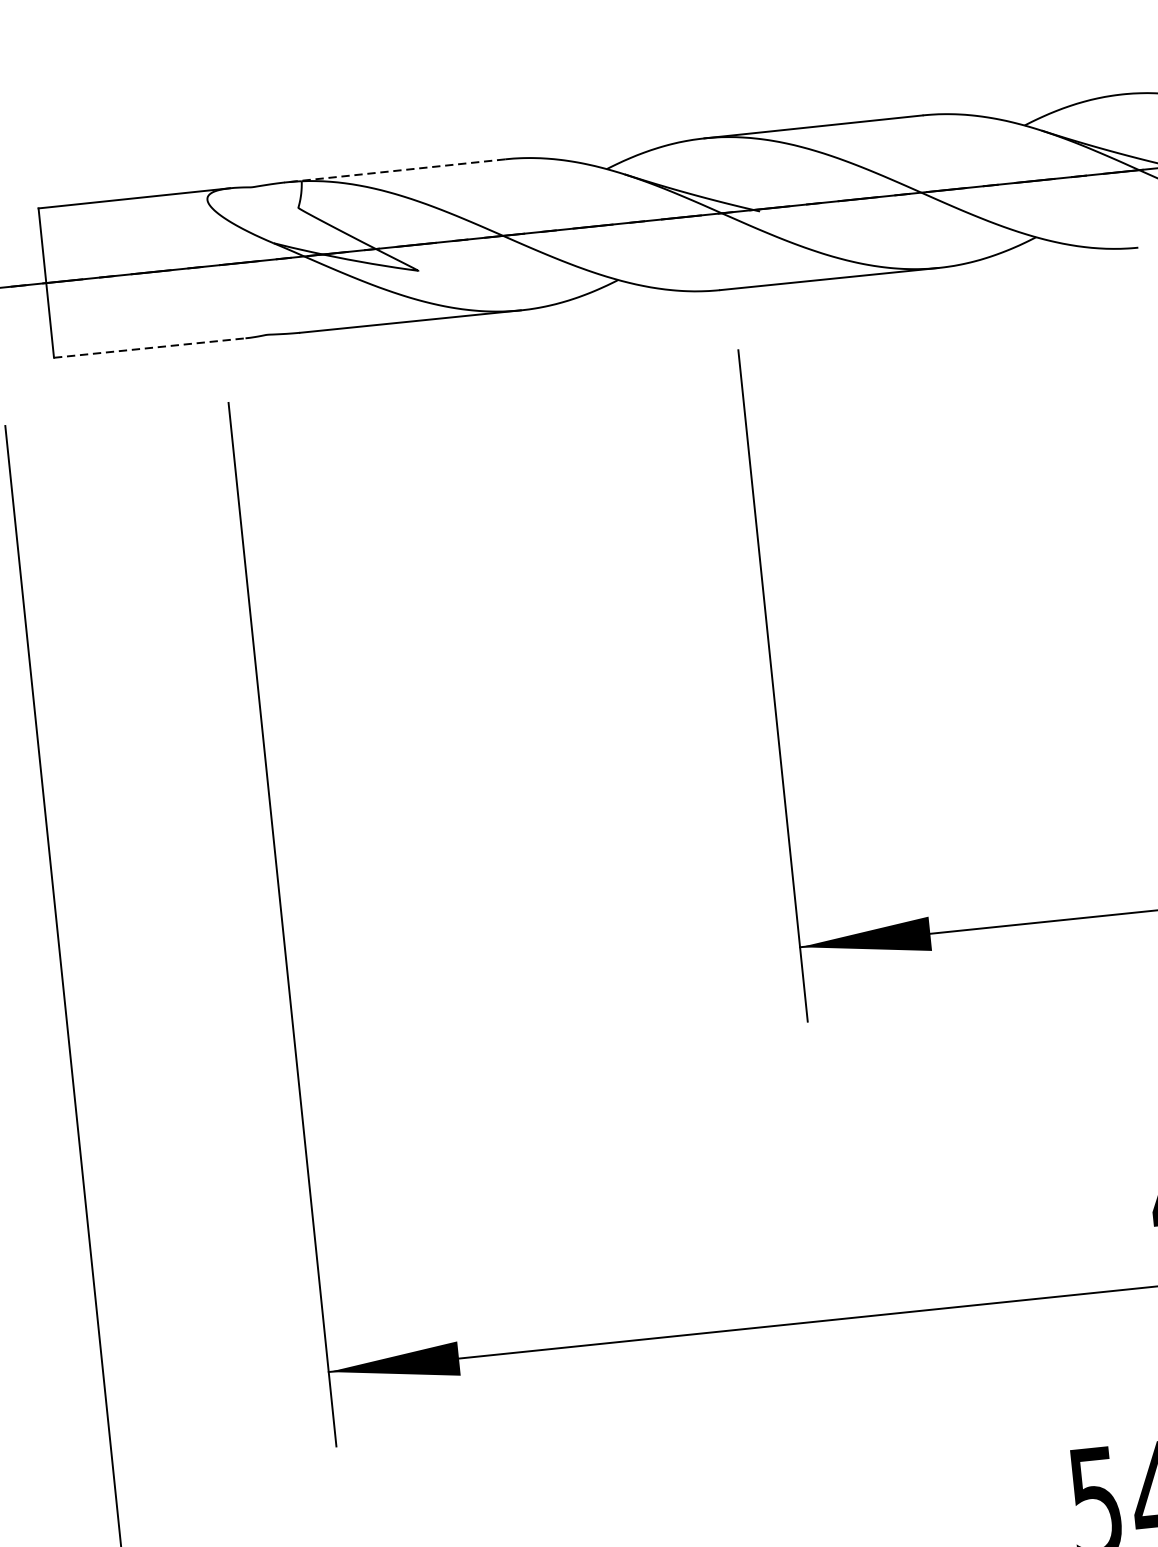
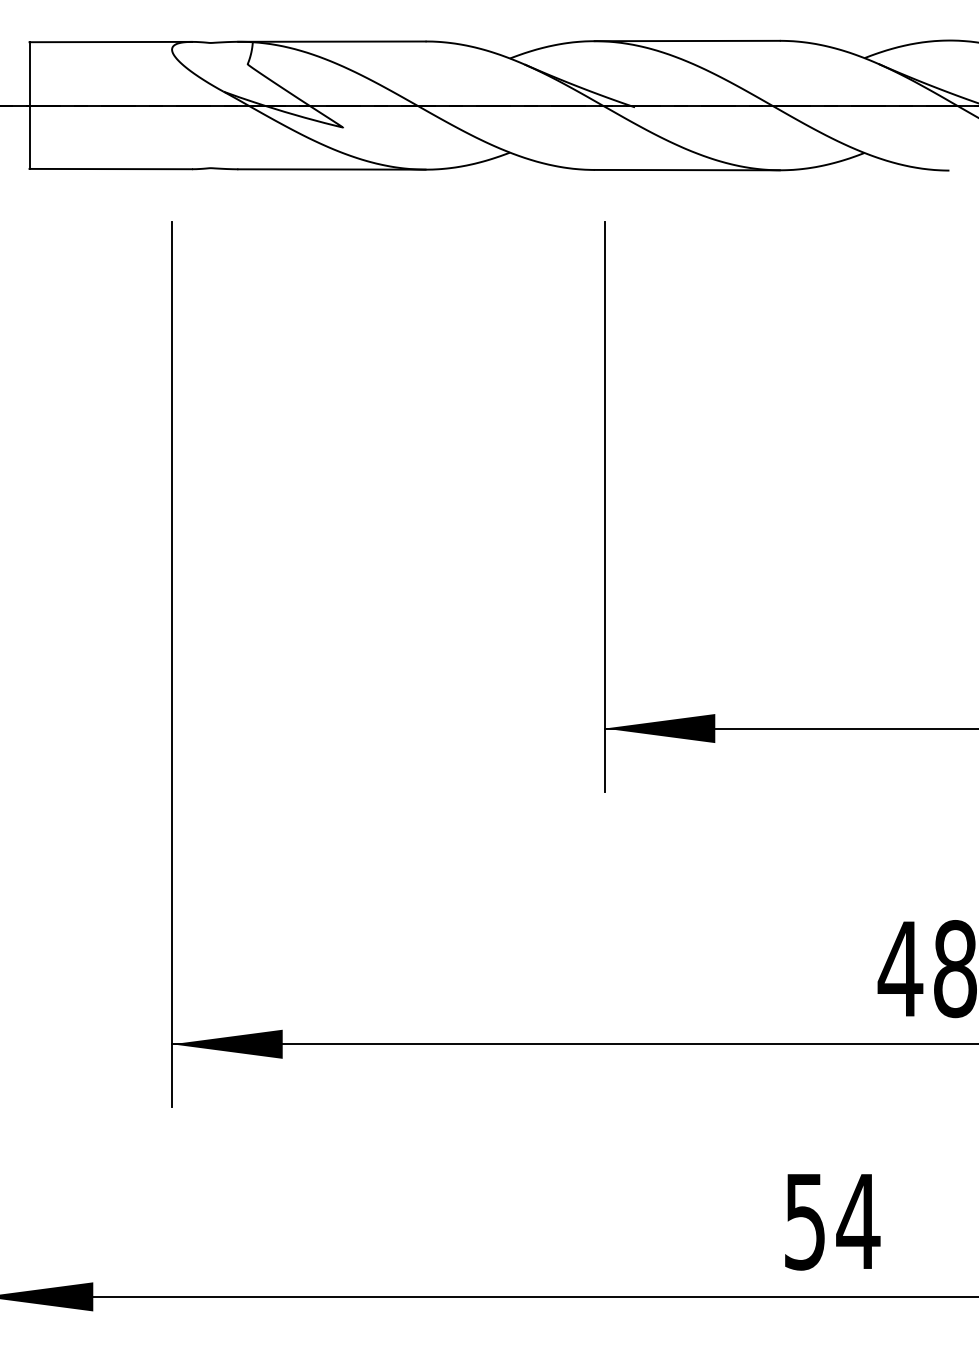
line: (394, 170) -> (331, 41), dashed -> solid
line: (150, 348) -> (111, 169), dashed -> solid

